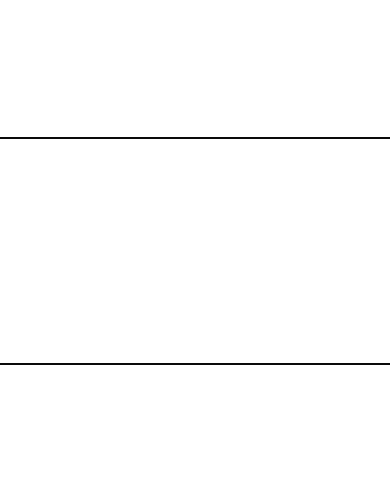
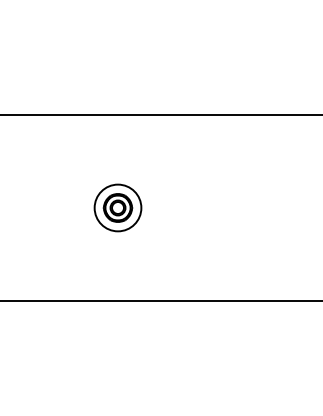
part: (141, 250) -> (117, 207), added

